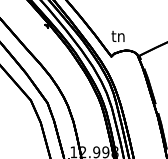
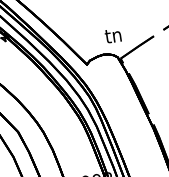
text: (117, 36) -> (112, 36), moved

